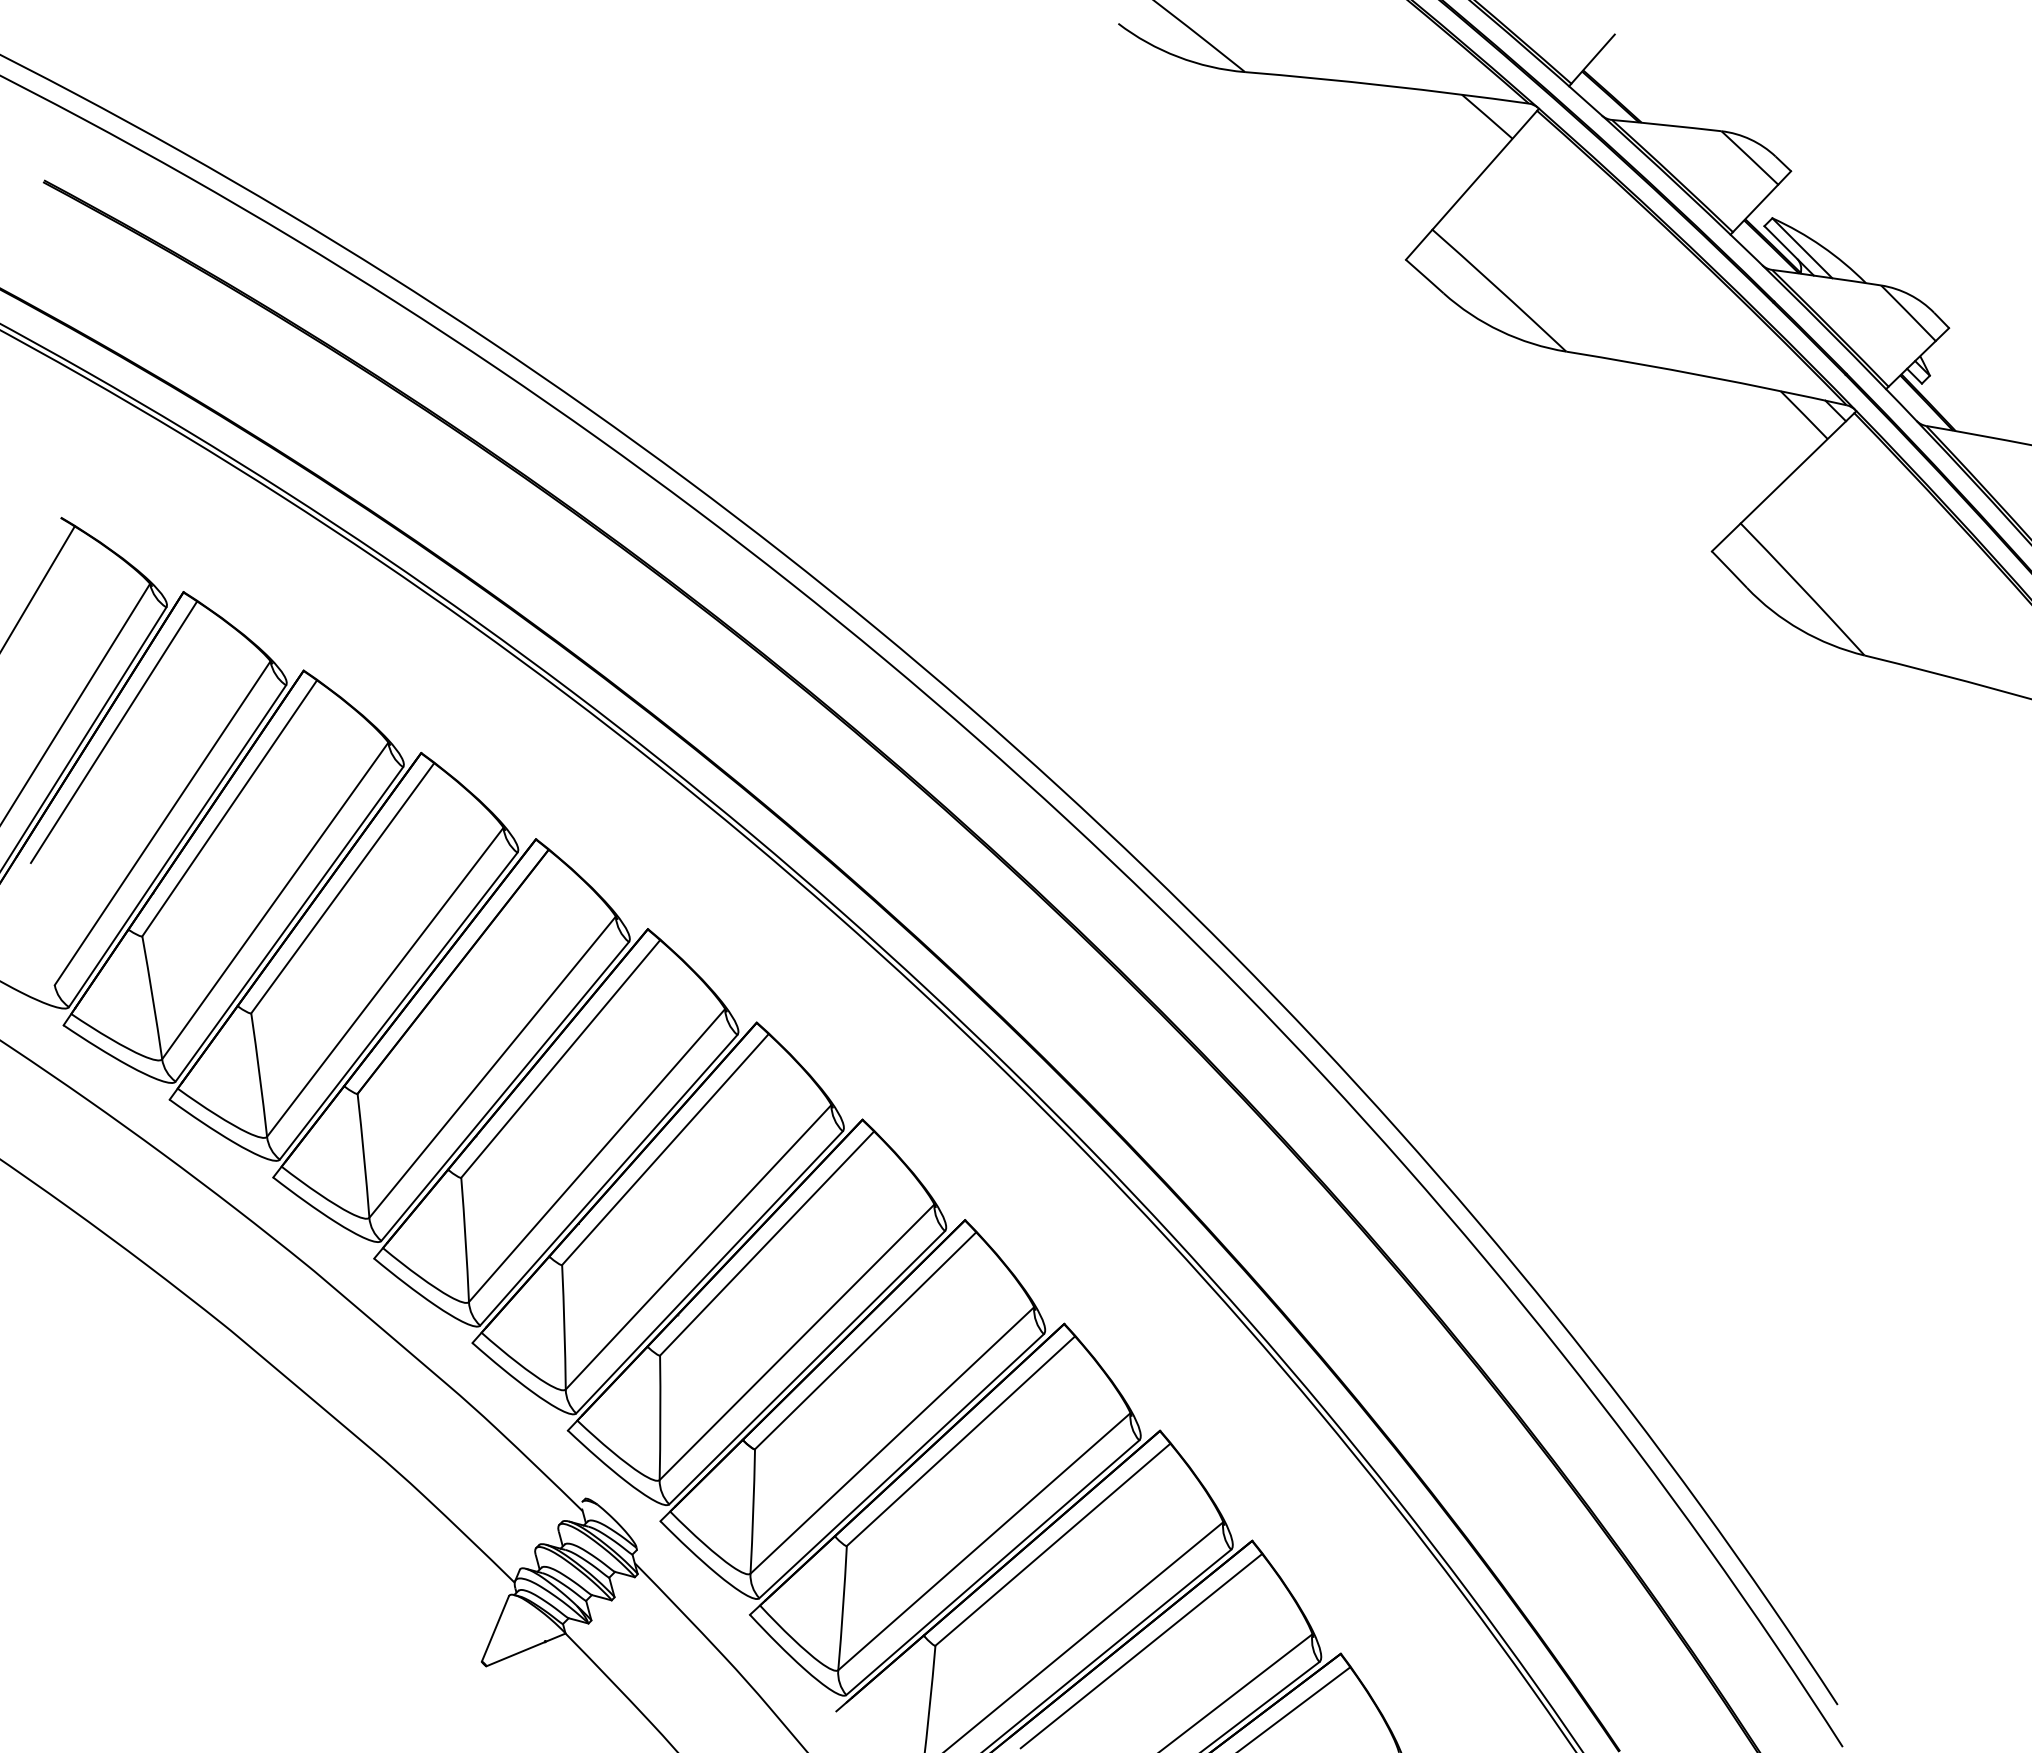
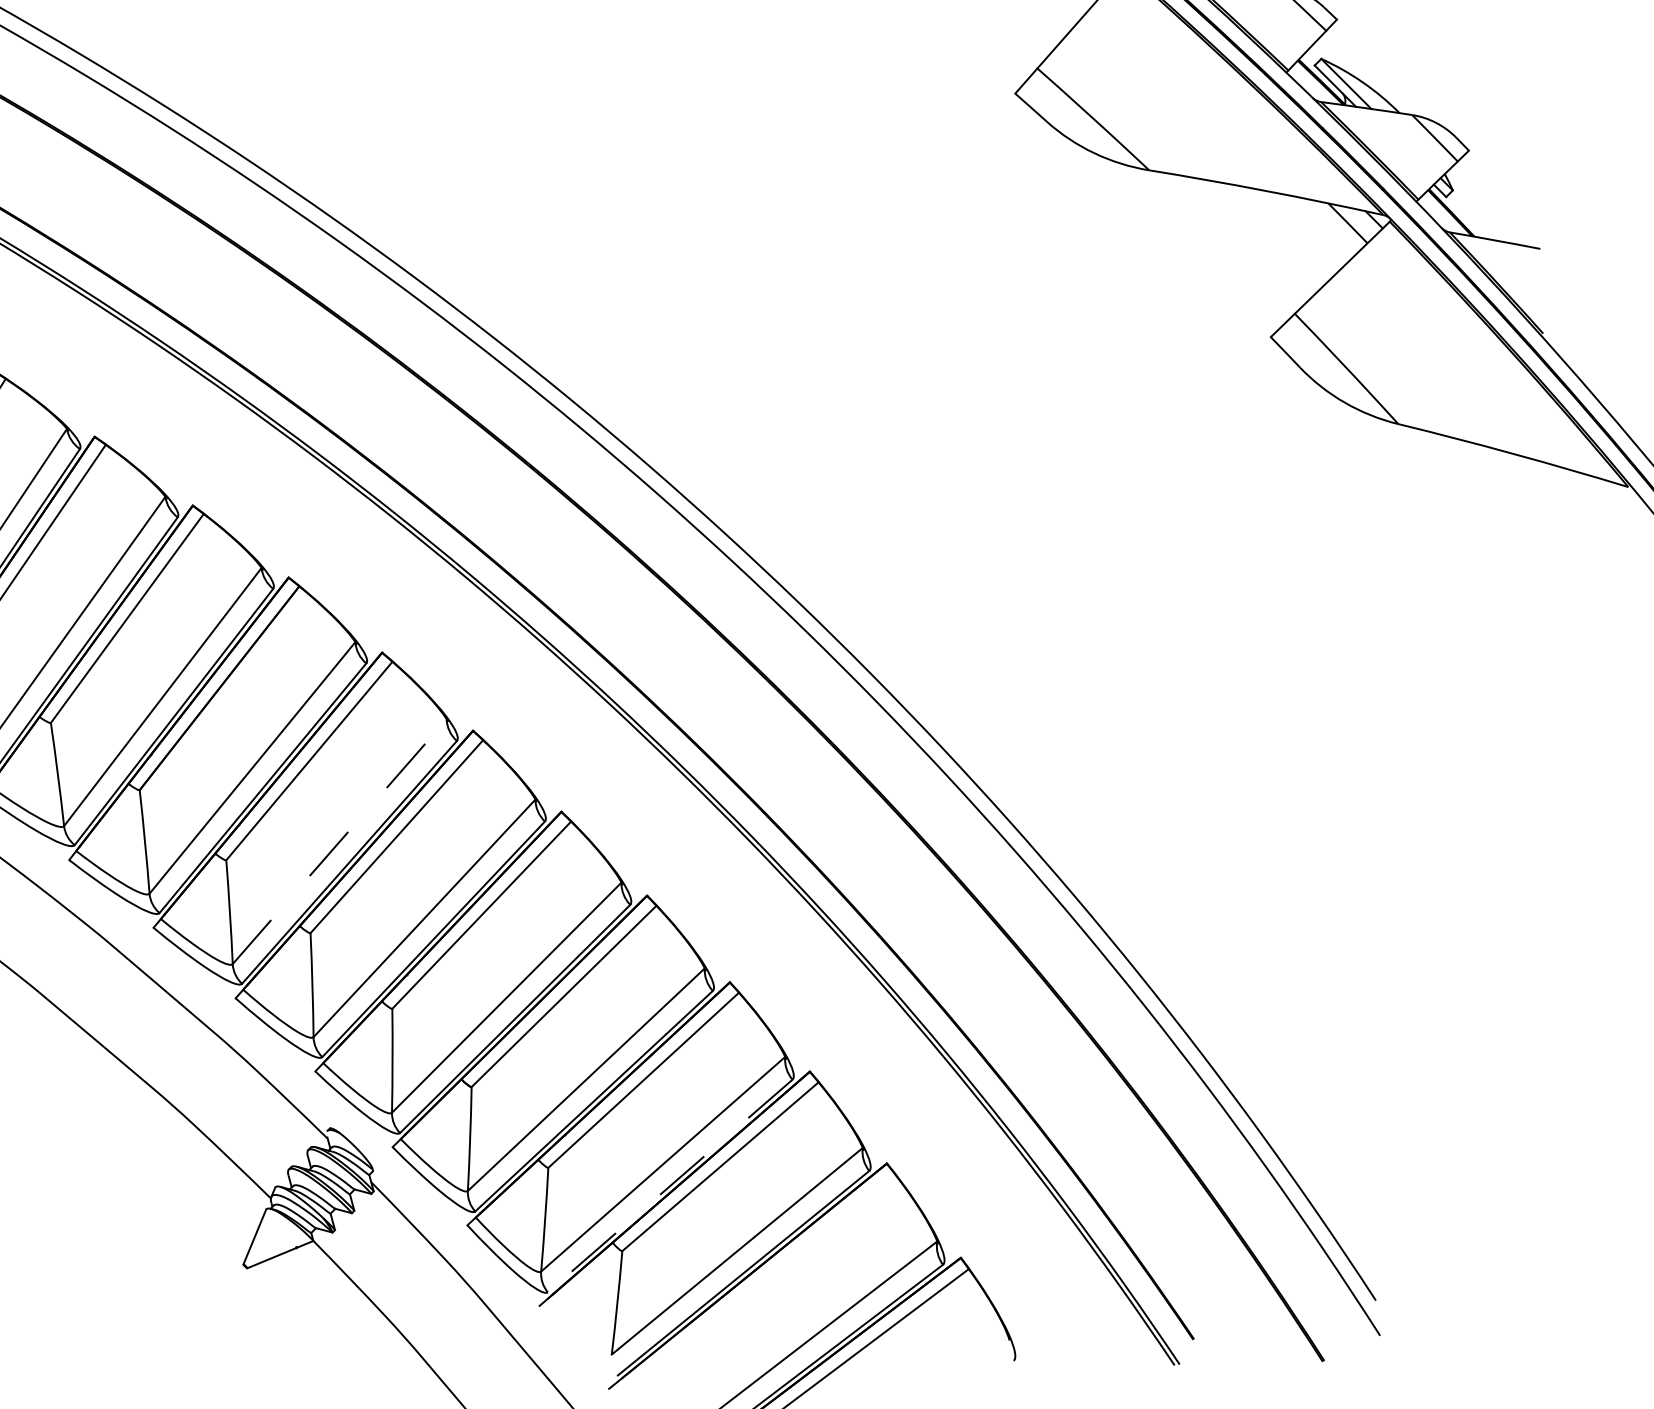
line: (597, 1155) -> (340, 841), solid -> dashed
line: (992, 1568) -> (669, 1186), solid -> dashed
line: (1141, 1650) -> (794, 1255), removed

